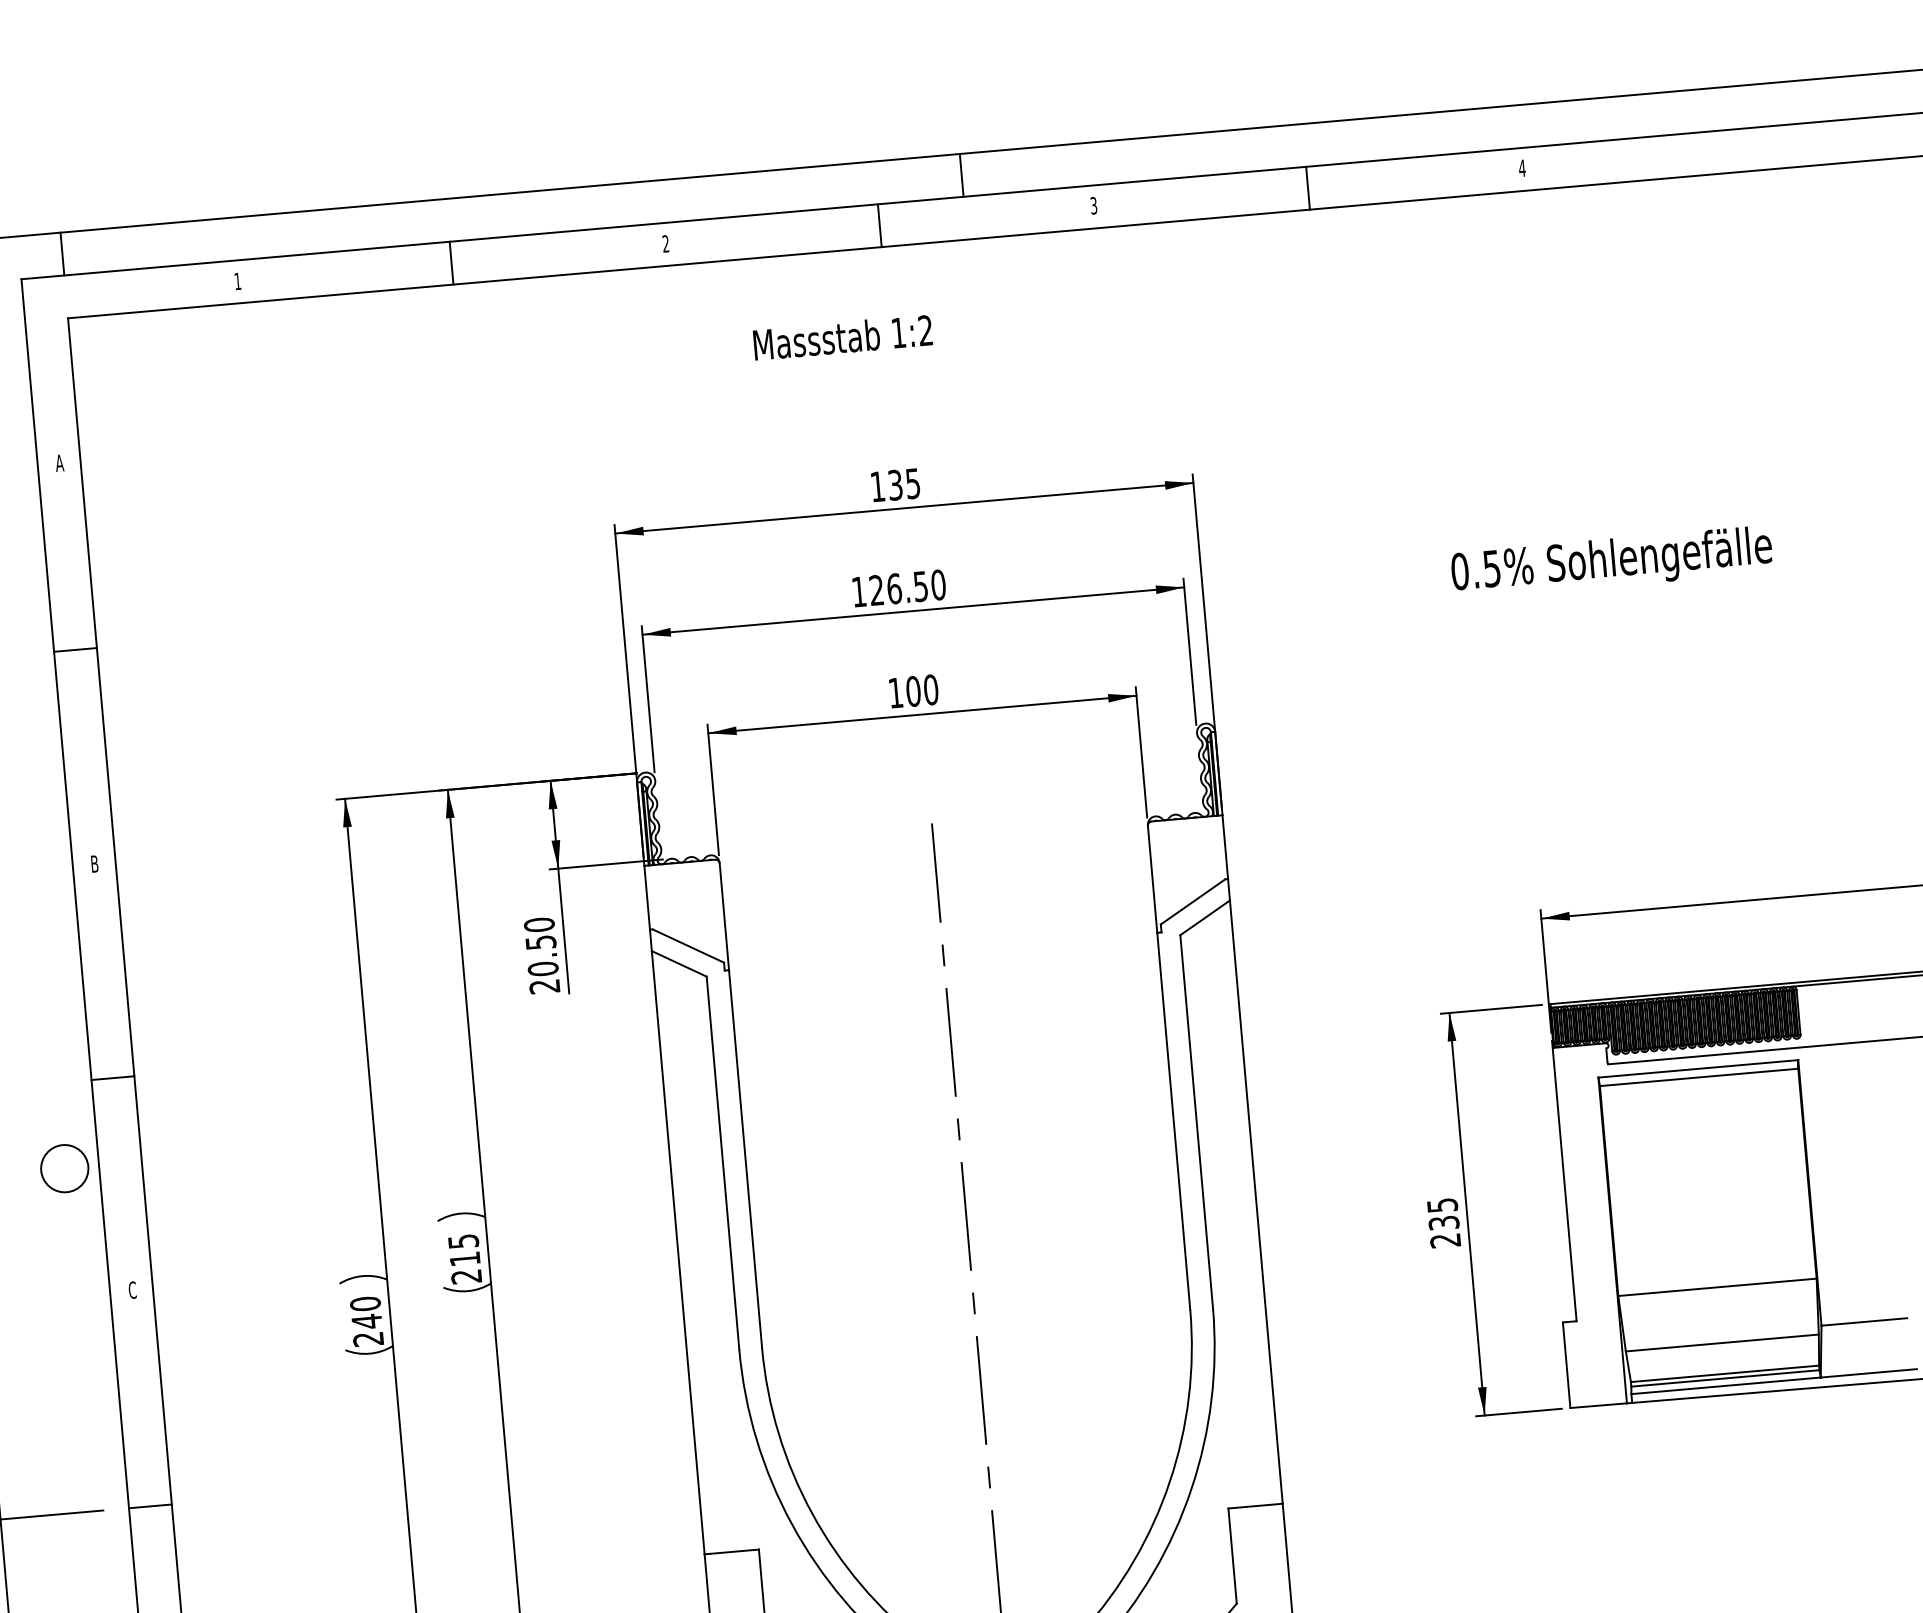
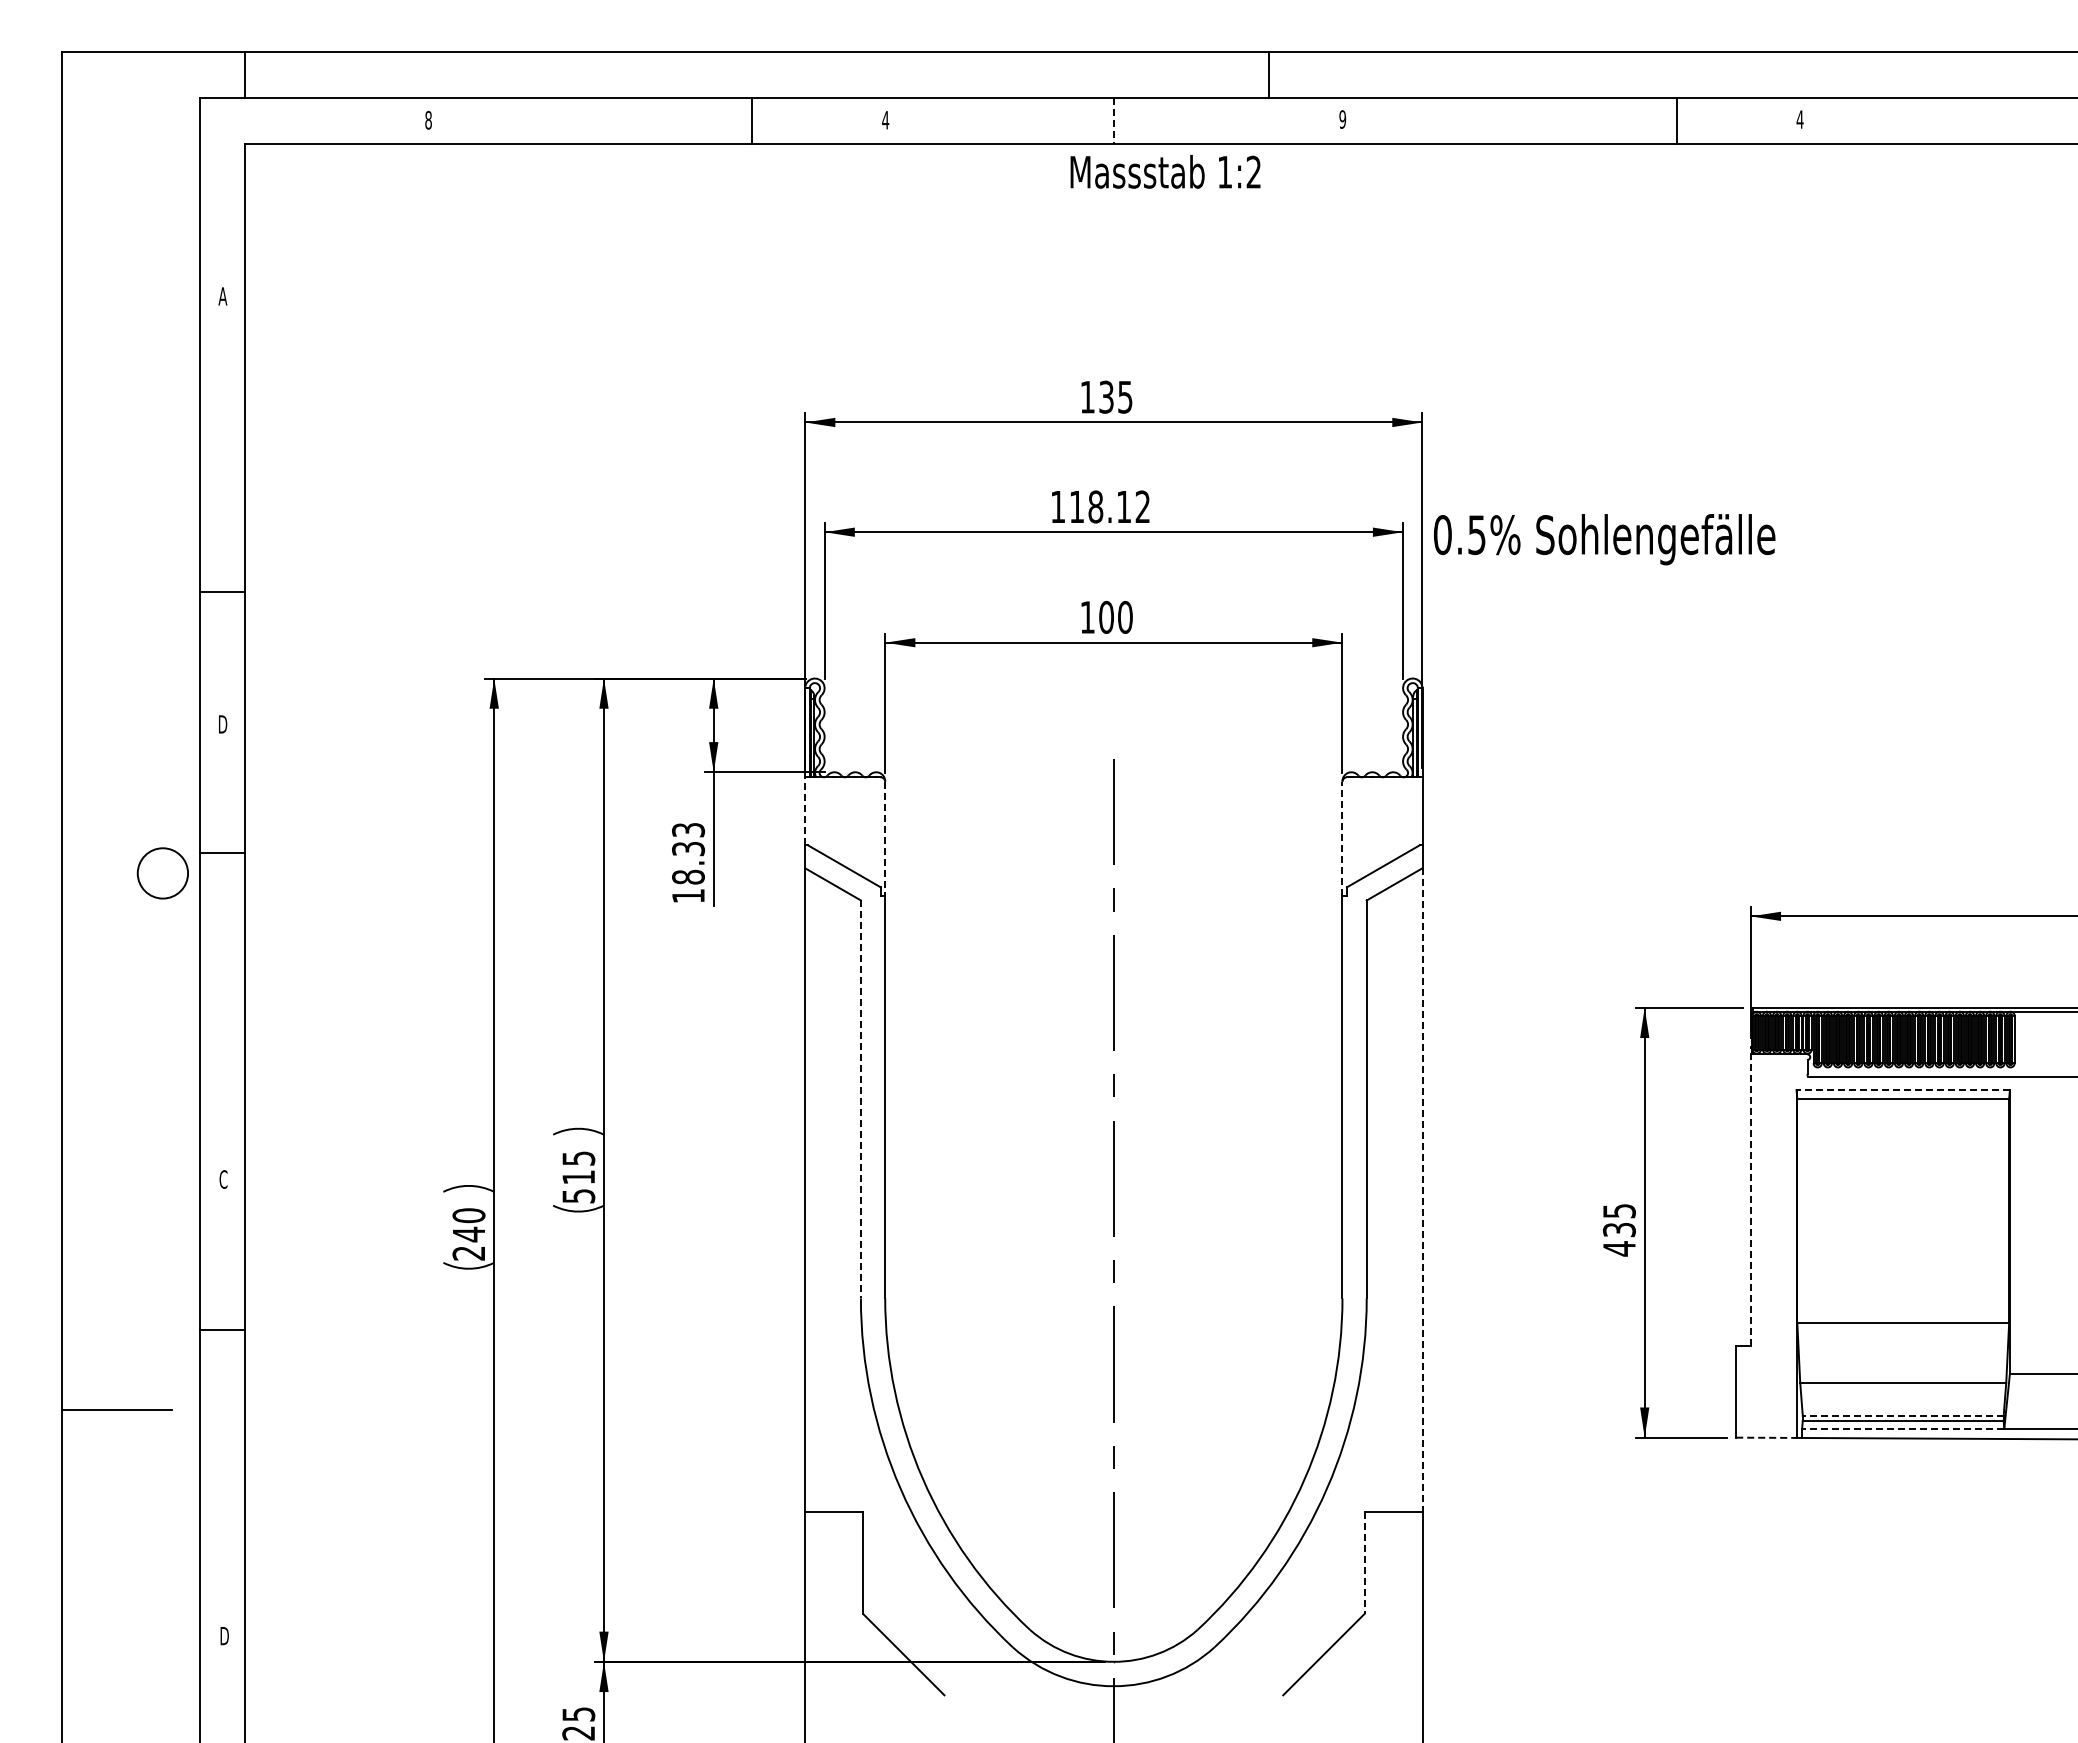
line: (961, 174) -> (1269, 74), moved
line: (1308, 187) -> (1677, 120), moved
text: (1093, 205) -> (1342, 119), 3 -> 9
line: (880, 225) -> (1114, 120), solid -> dashed
text: (665, 243) -> (885, 119), 2 -> 4
line: (451, 262) -> (751, 120), moved
text: (237, 280) -> (428, 119), 1 -> 8
text: (842, 337) -> (1165, 171), moved
text: (1611, 562) -> (1604, 539), moved
text: (907, 587) -> (1109, 506), 126.50 -> 118.12
line: (75, 649) -> (222, 591), moved
text: (95, 864) -> (223, 724), B -> D
line: (1152, 879) -> (1342, 838), solid -> dashed
line: (647, 896) -> (805, 810), solid -> dashed
line: (724, 916) -> (885, 838), solid -> dashed
text: (542, 955) -> (688, 862), 20.50 -> 18.33
line: (1698, 1069) -> (1903, 1090), solid -> dashed
line: (113, 1077) -> (222, 852), moved
line: (722, 1163) -> (860, 1099), solid -> dashed
circle: (64, 1168) -> (162, 873), moved
line: (1564, 1181) -> (1750, 1196), solid -> dashed
line: (1256, 1202) -> (1422, 1190), solid -> dashed
text: (1445, 1240) -> (1619, 1248), 235 -> 435
text: (466, 1277) -> (578, 1196), 215 -> 515
line: (1724, 1373) -> (1902, 1415), solid -> dashed
line: (1725, 1385) -> (1902, 1428), solid -> dashed
line: (1598, 1405) -> (1766, 1437), solid -> dashed
line: (150, 1506) -> (222, 1330), moved
line: (1232, 1556) -> (1364, 1563), solid -> dashed

